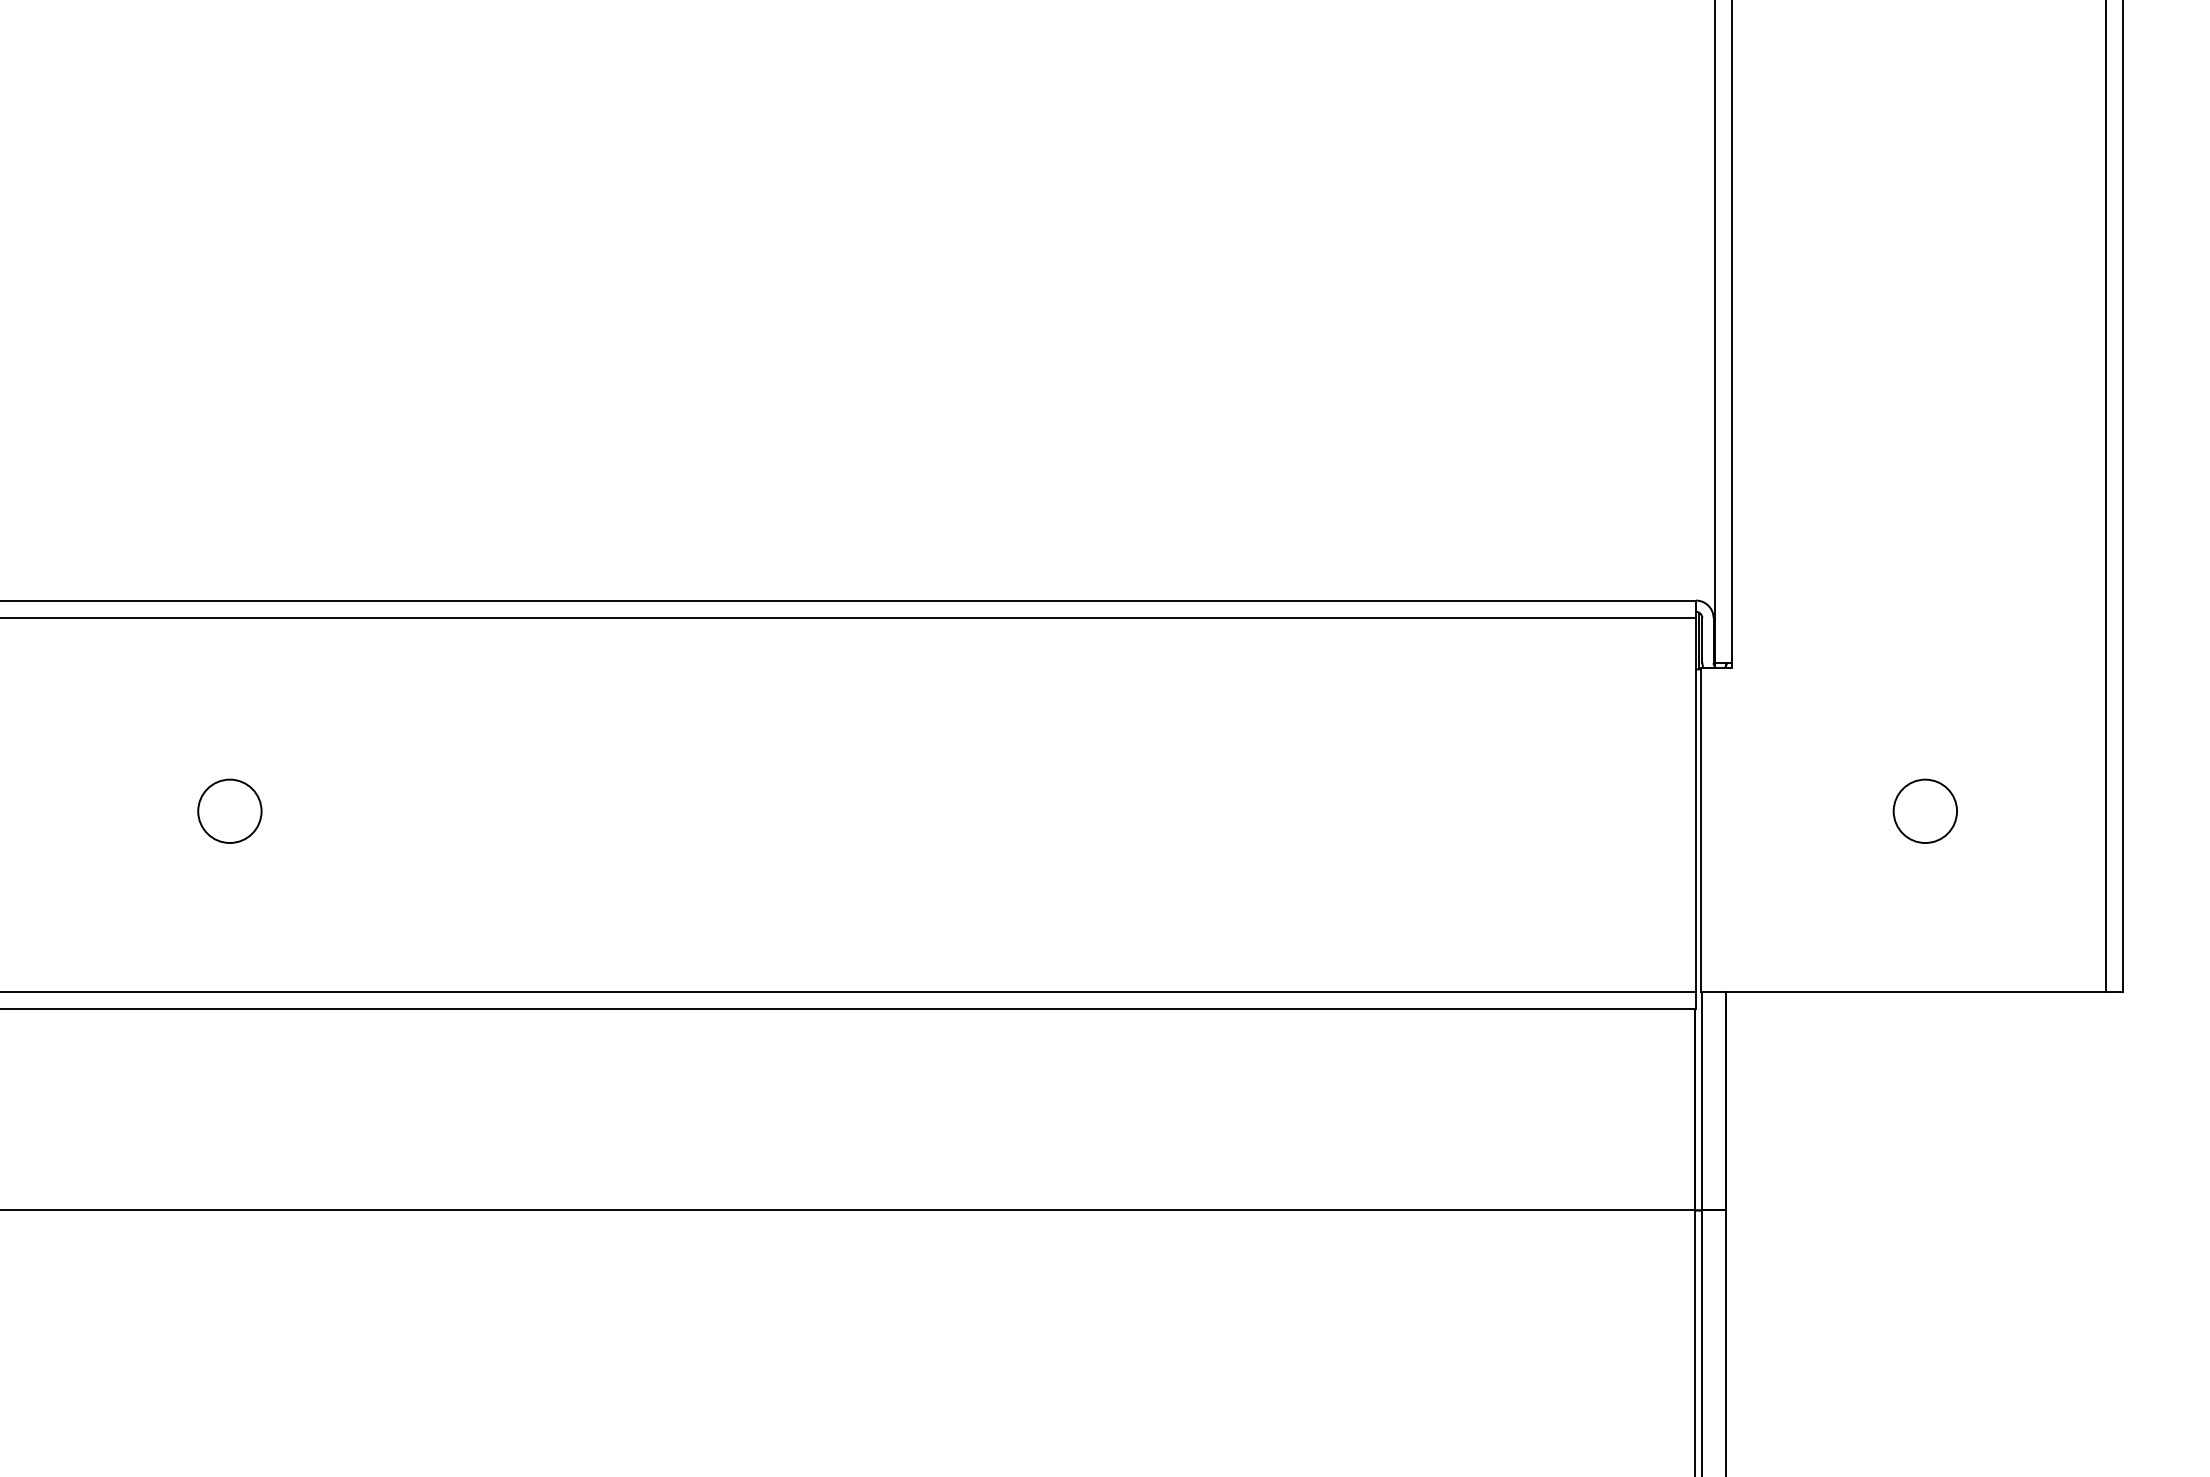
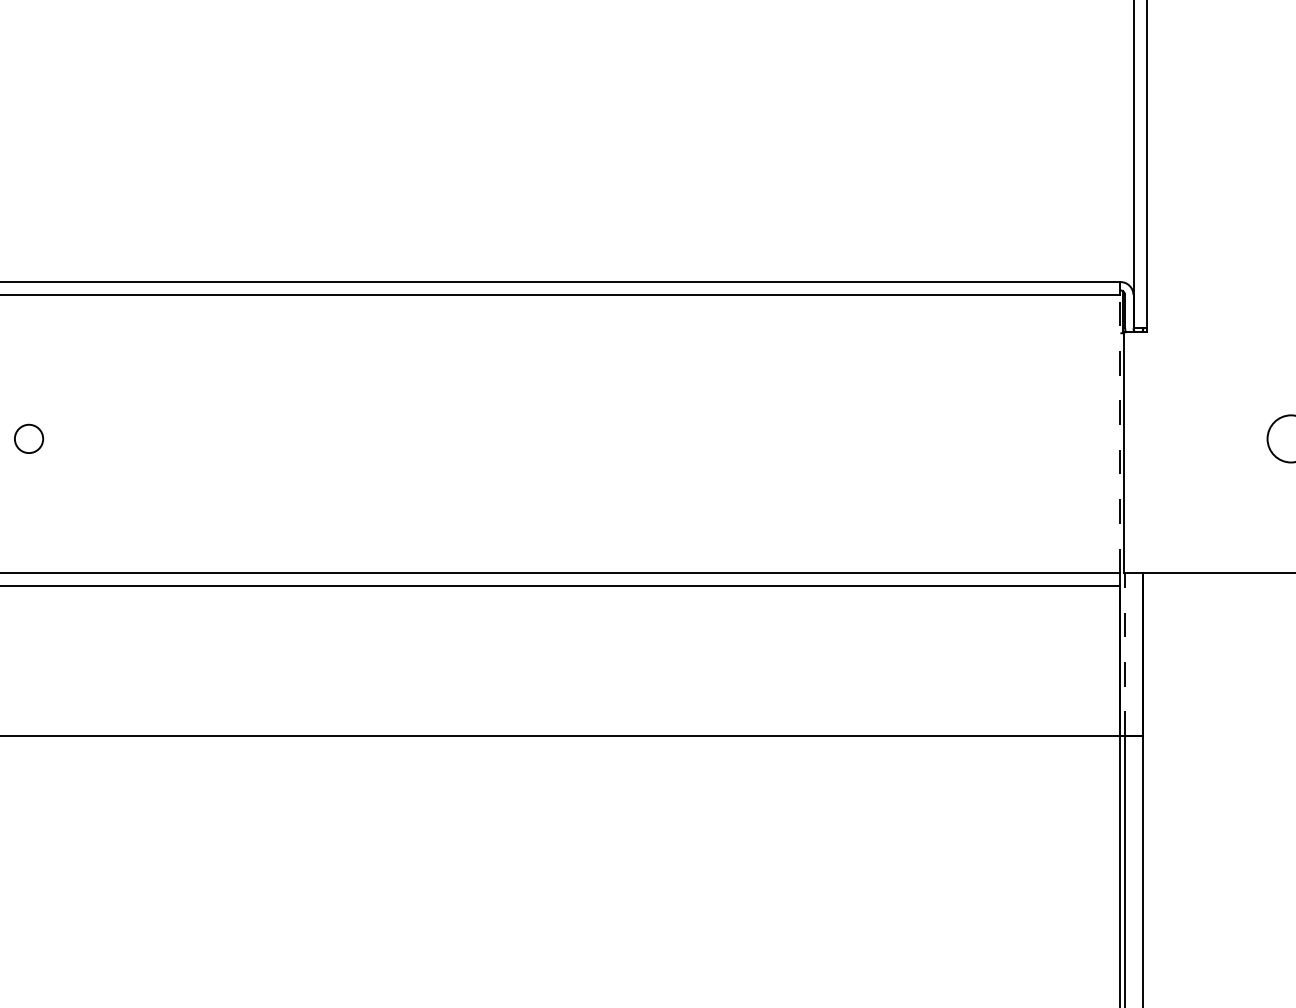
line: (1696, 804) -> (1120, 433), solid -> dashed
circle: (229, 811) -> (28, 439), size x0.6
line: (1702, 1100) -> (1125, 654), solid -> dashed

